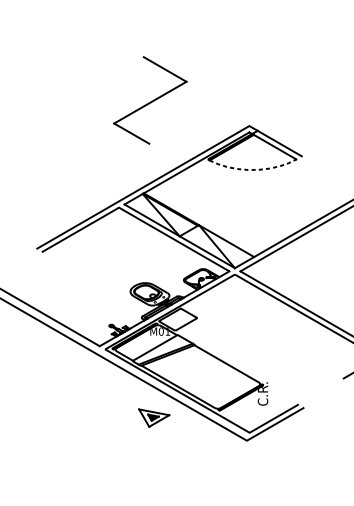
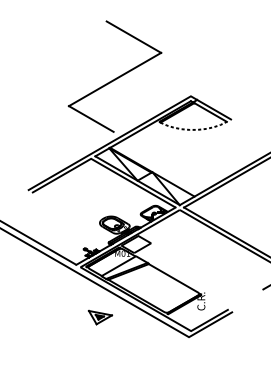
part: (150, 100) -> (115, 76), size x1.67
part: (154, 417) -> (100, 317), moved

